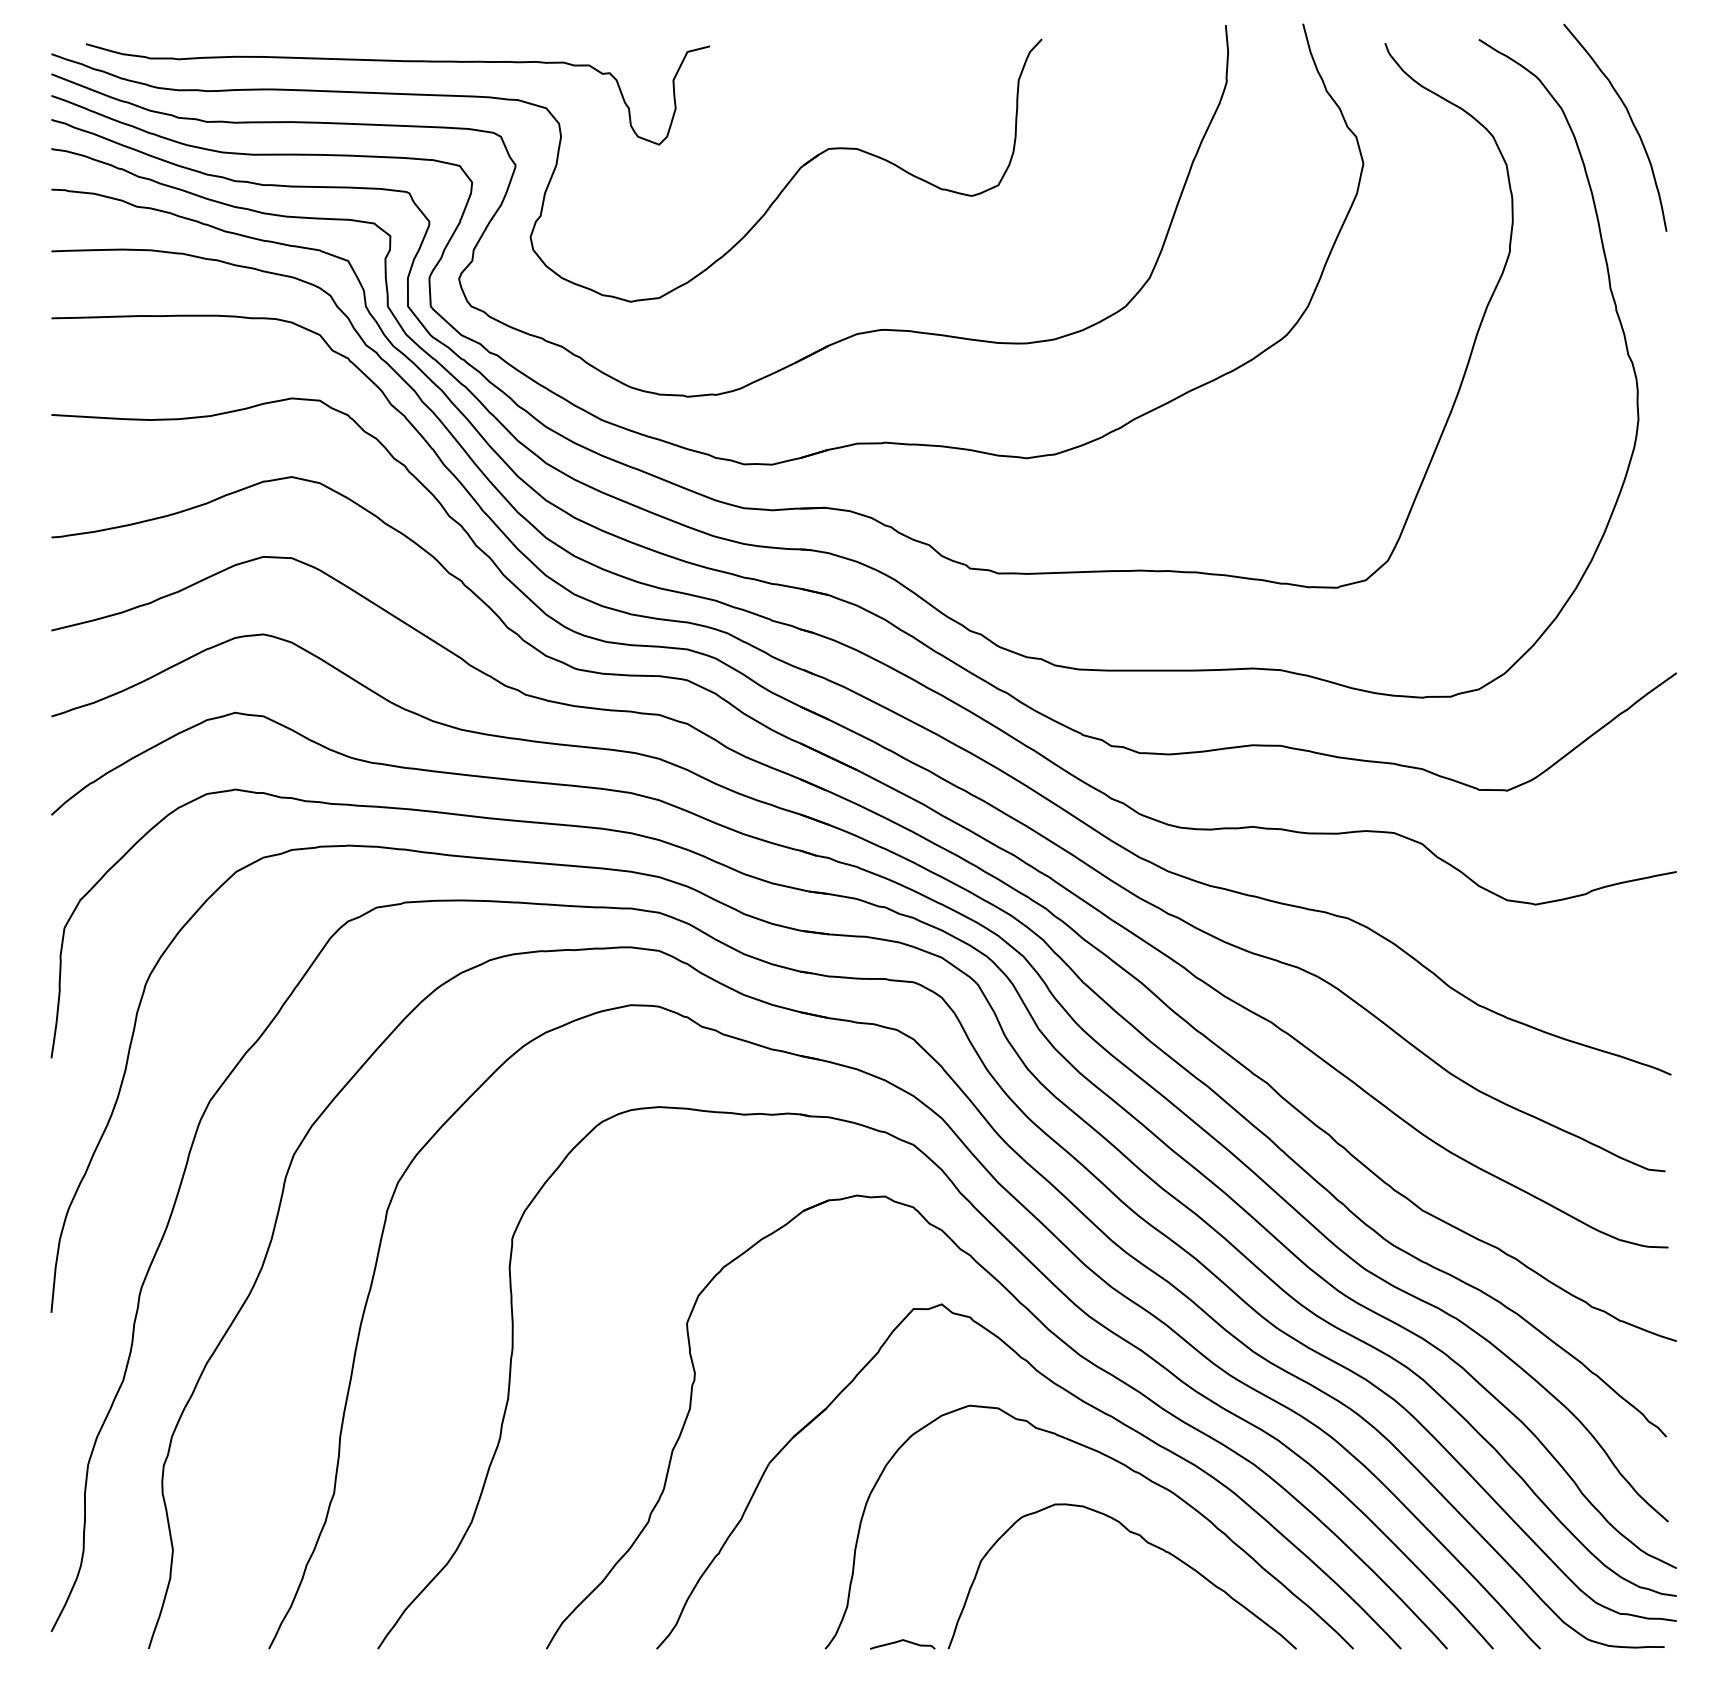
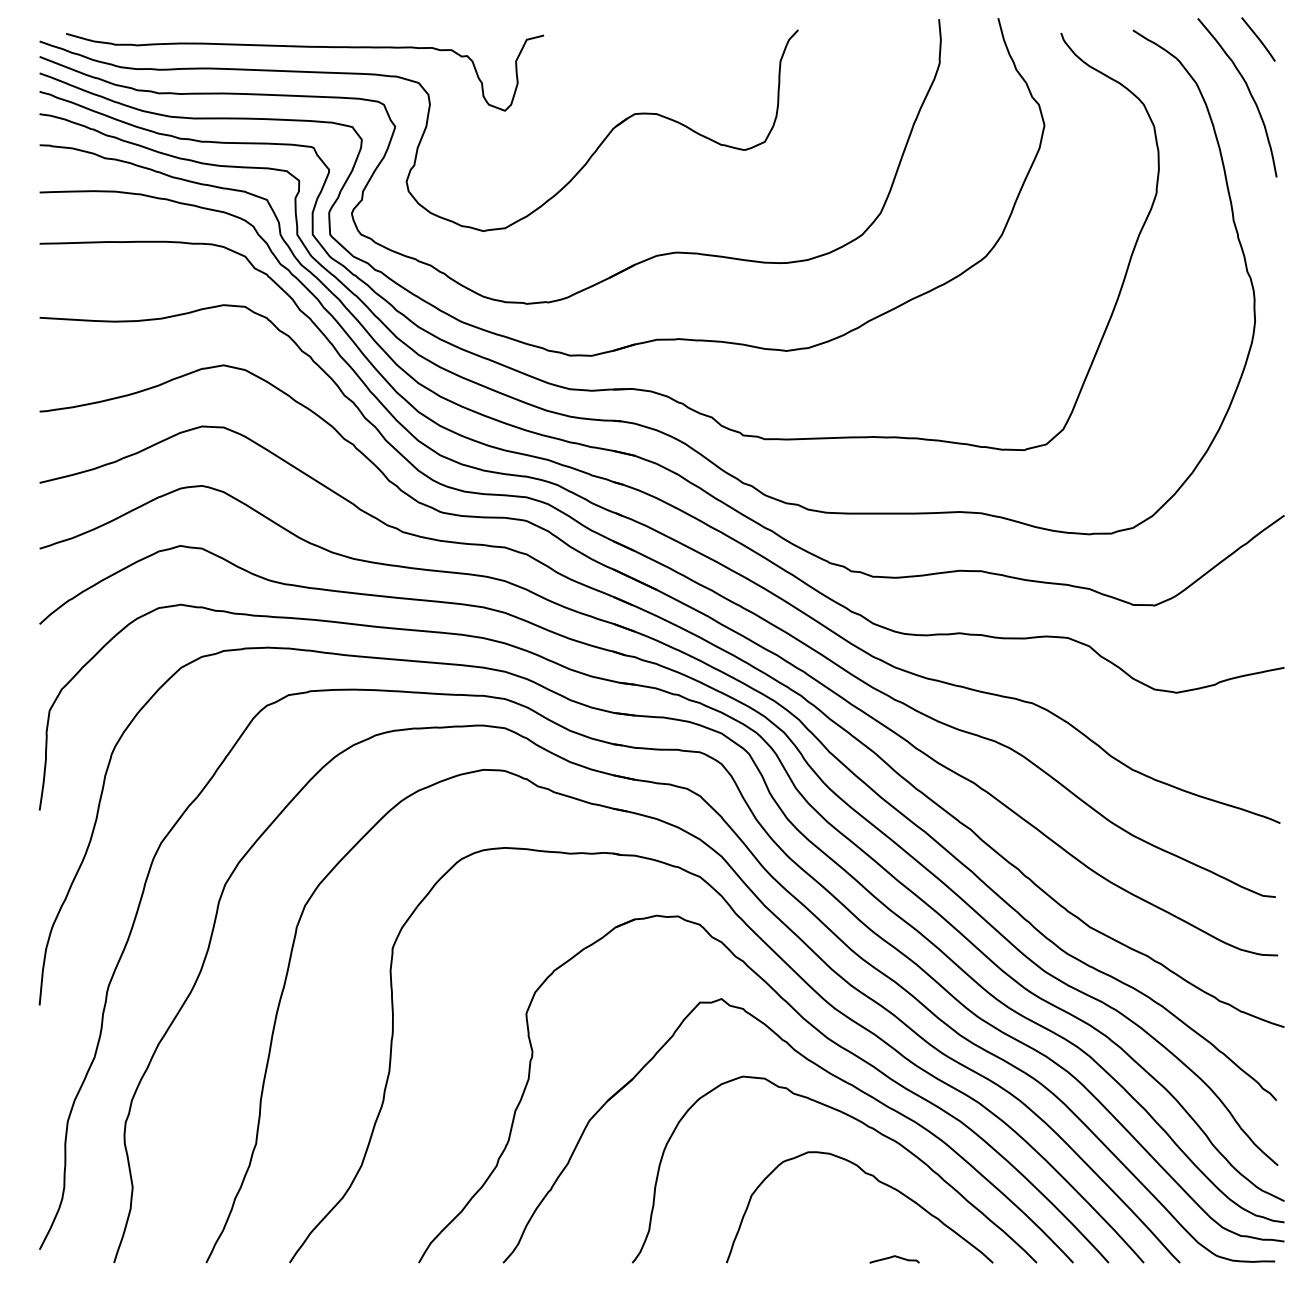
line: (1642, 51) -> (1258, 39), added
curve: (902, 1641) -> (894, 1257), moved

